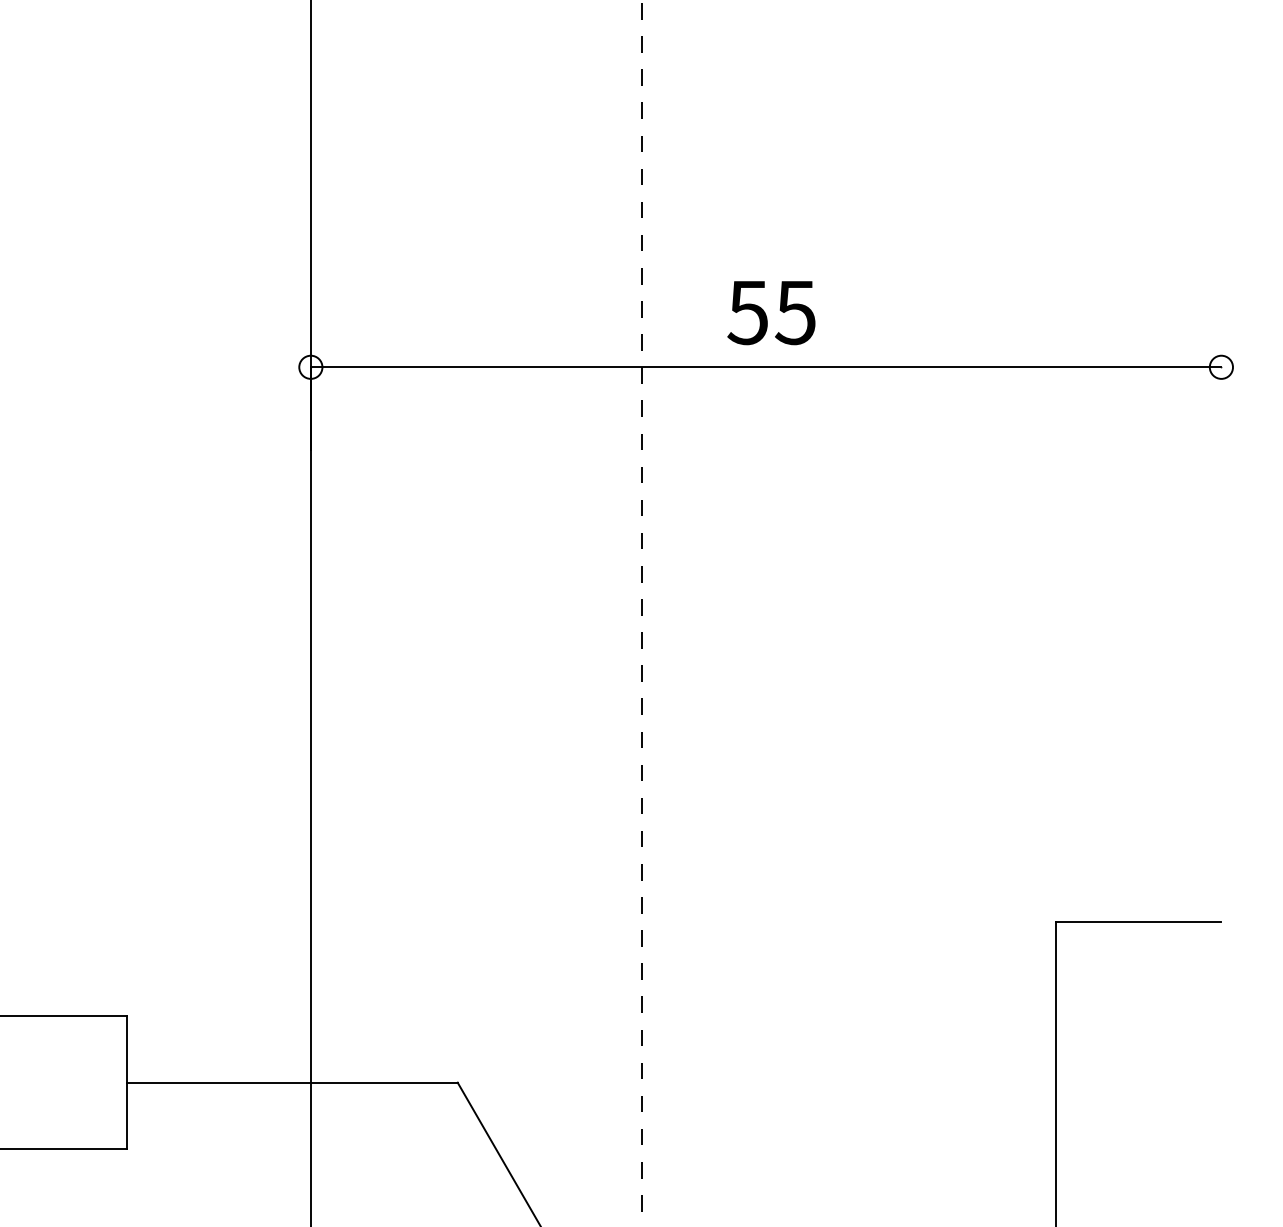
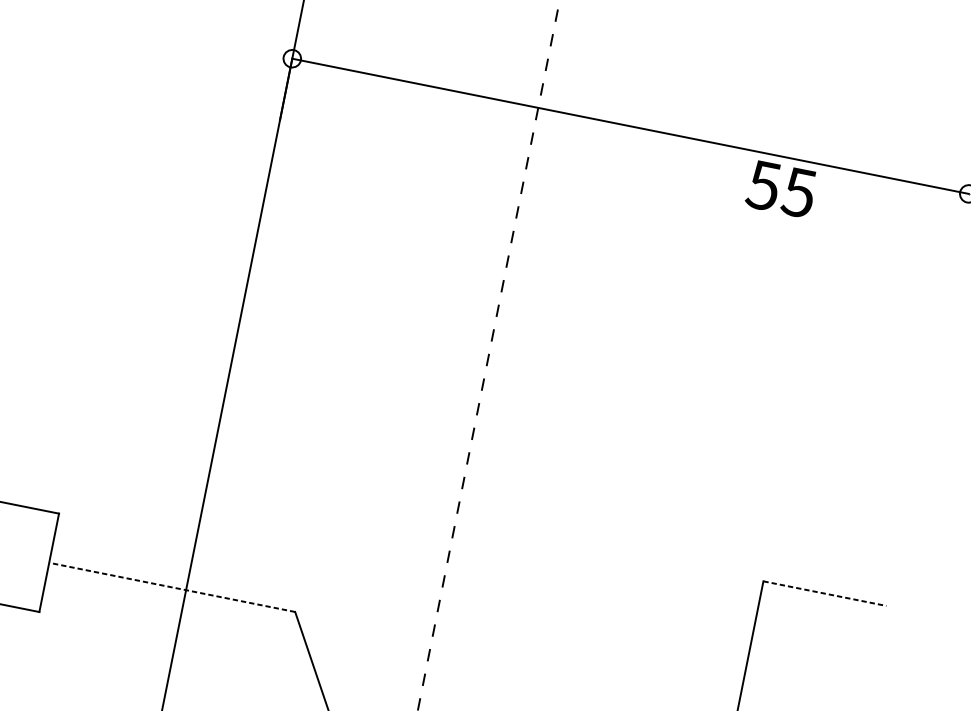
text: (771, 313) -> (781, 189), moved
line: (1138, 921) -> (824, 593), solid -> dashed
line: (292, 1082) -> (172, 587), solid -> dashed

